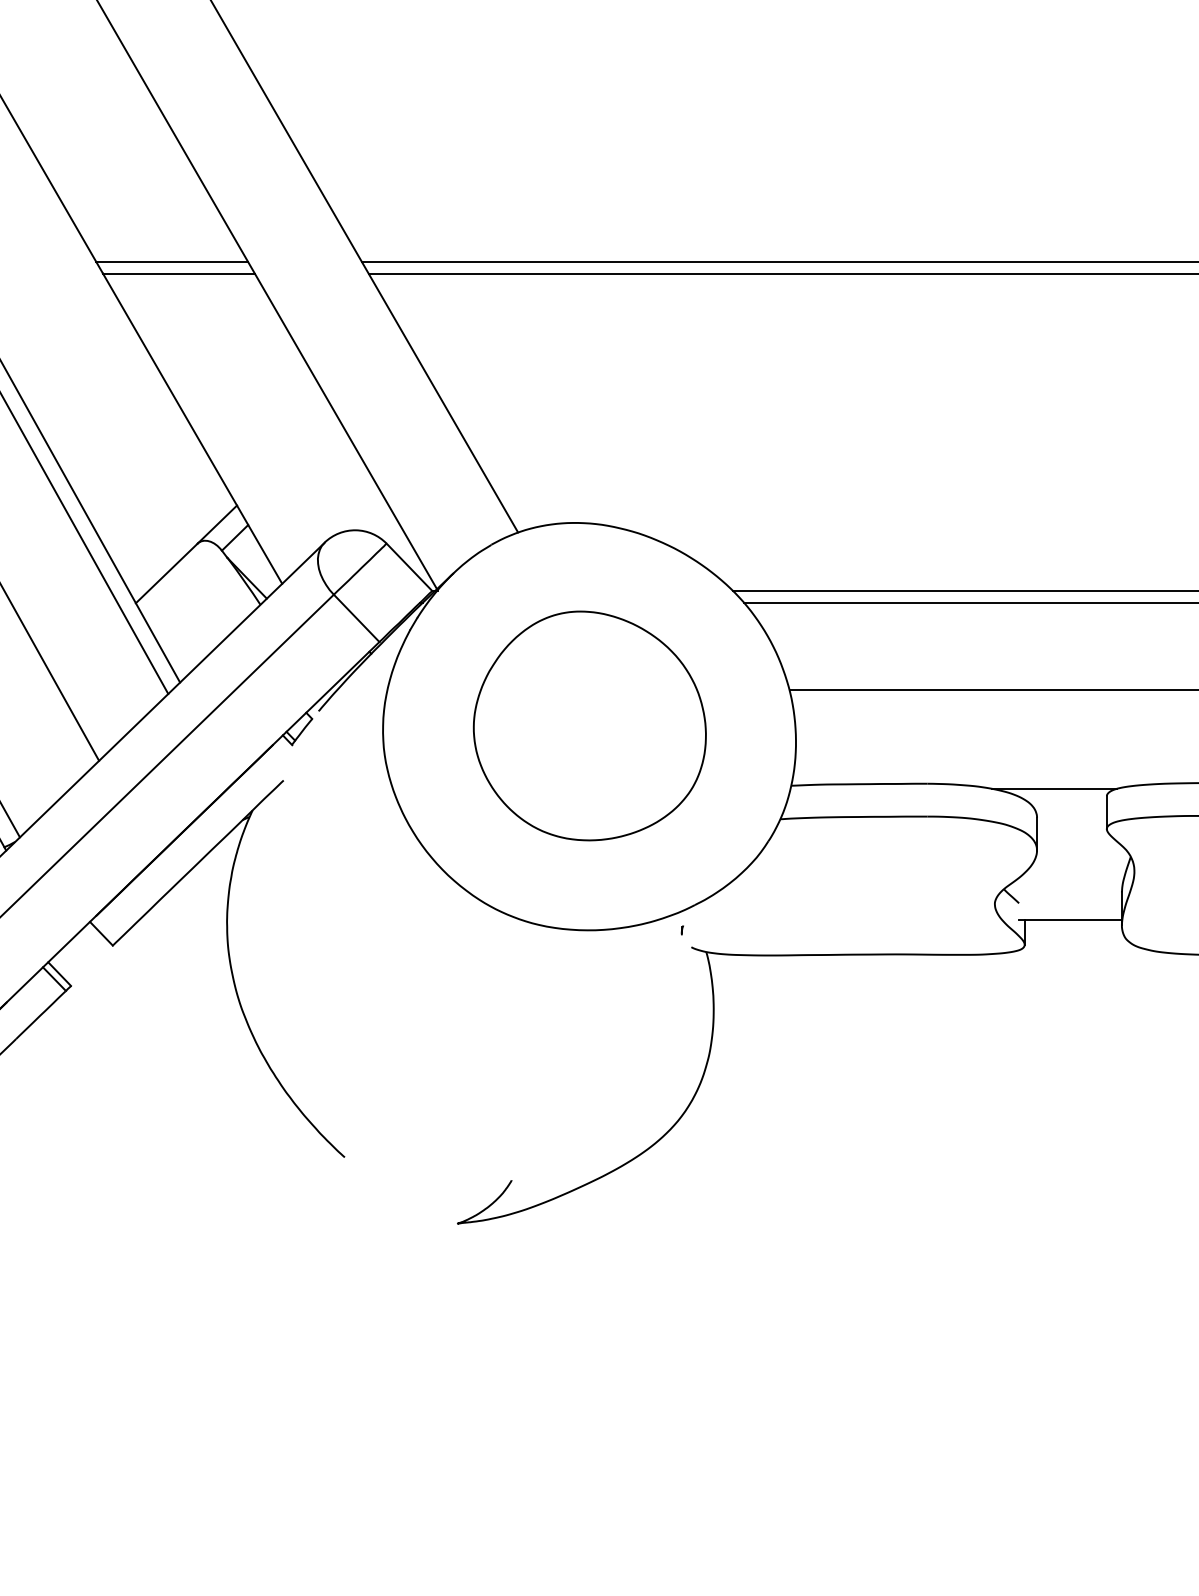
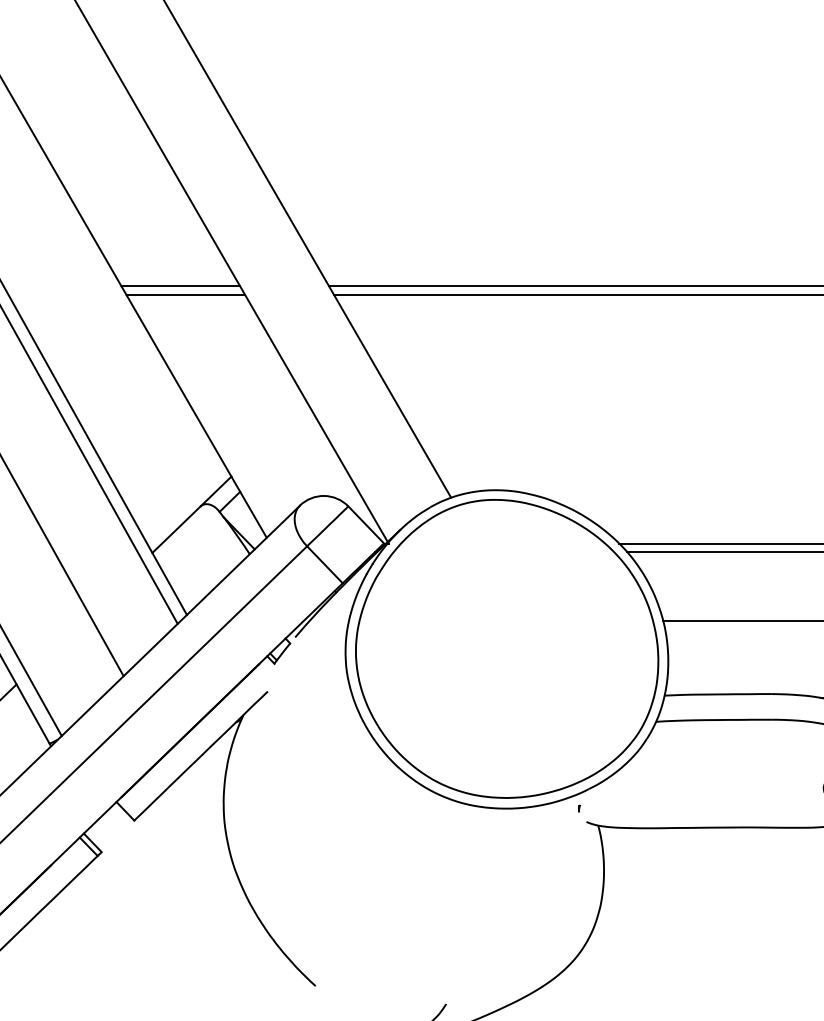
part: (589, 725) -> (506, 648), size x1.67

